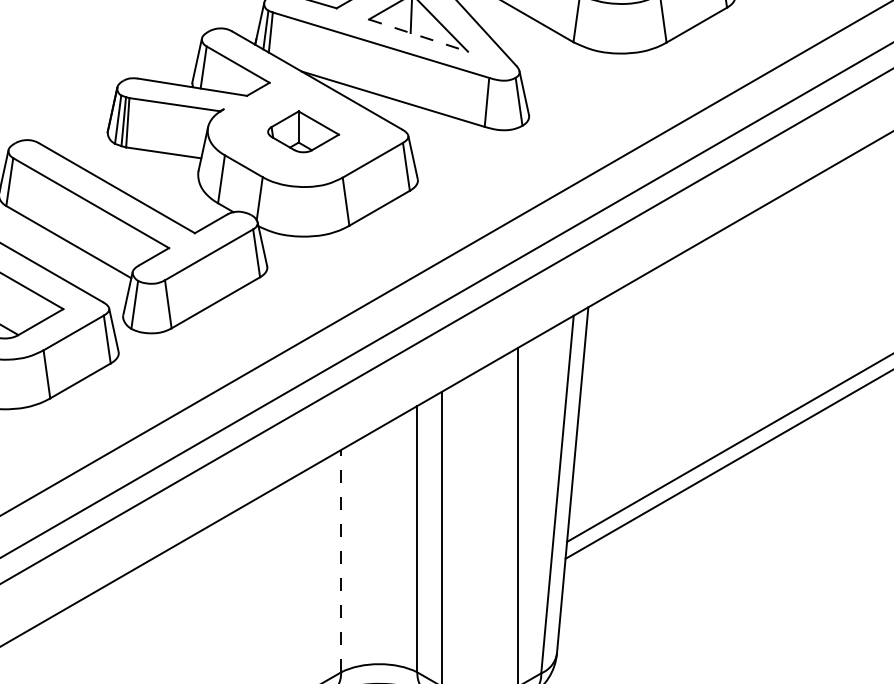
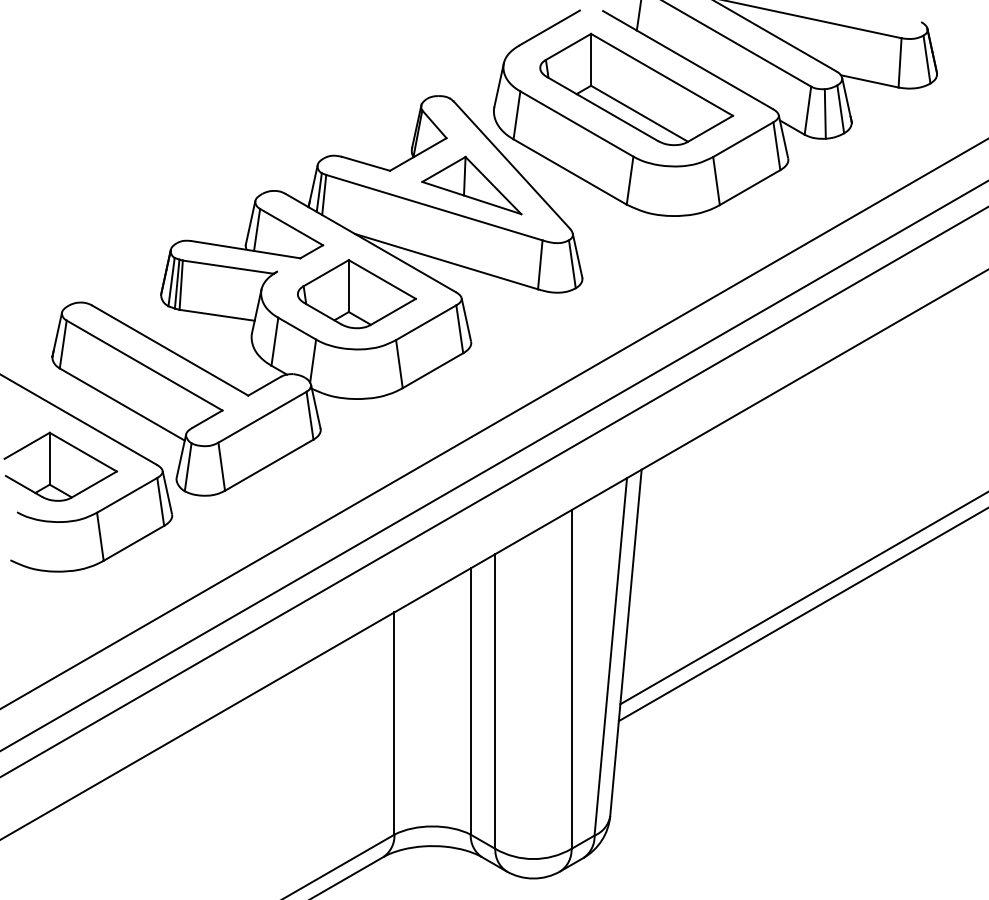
line: (419, 36) -> (472, 198), dashed -> solid
part: (303, 132) -> (356, 294), size x1.67
line: (341, 561) -> (394, 723), dashed -> solid

